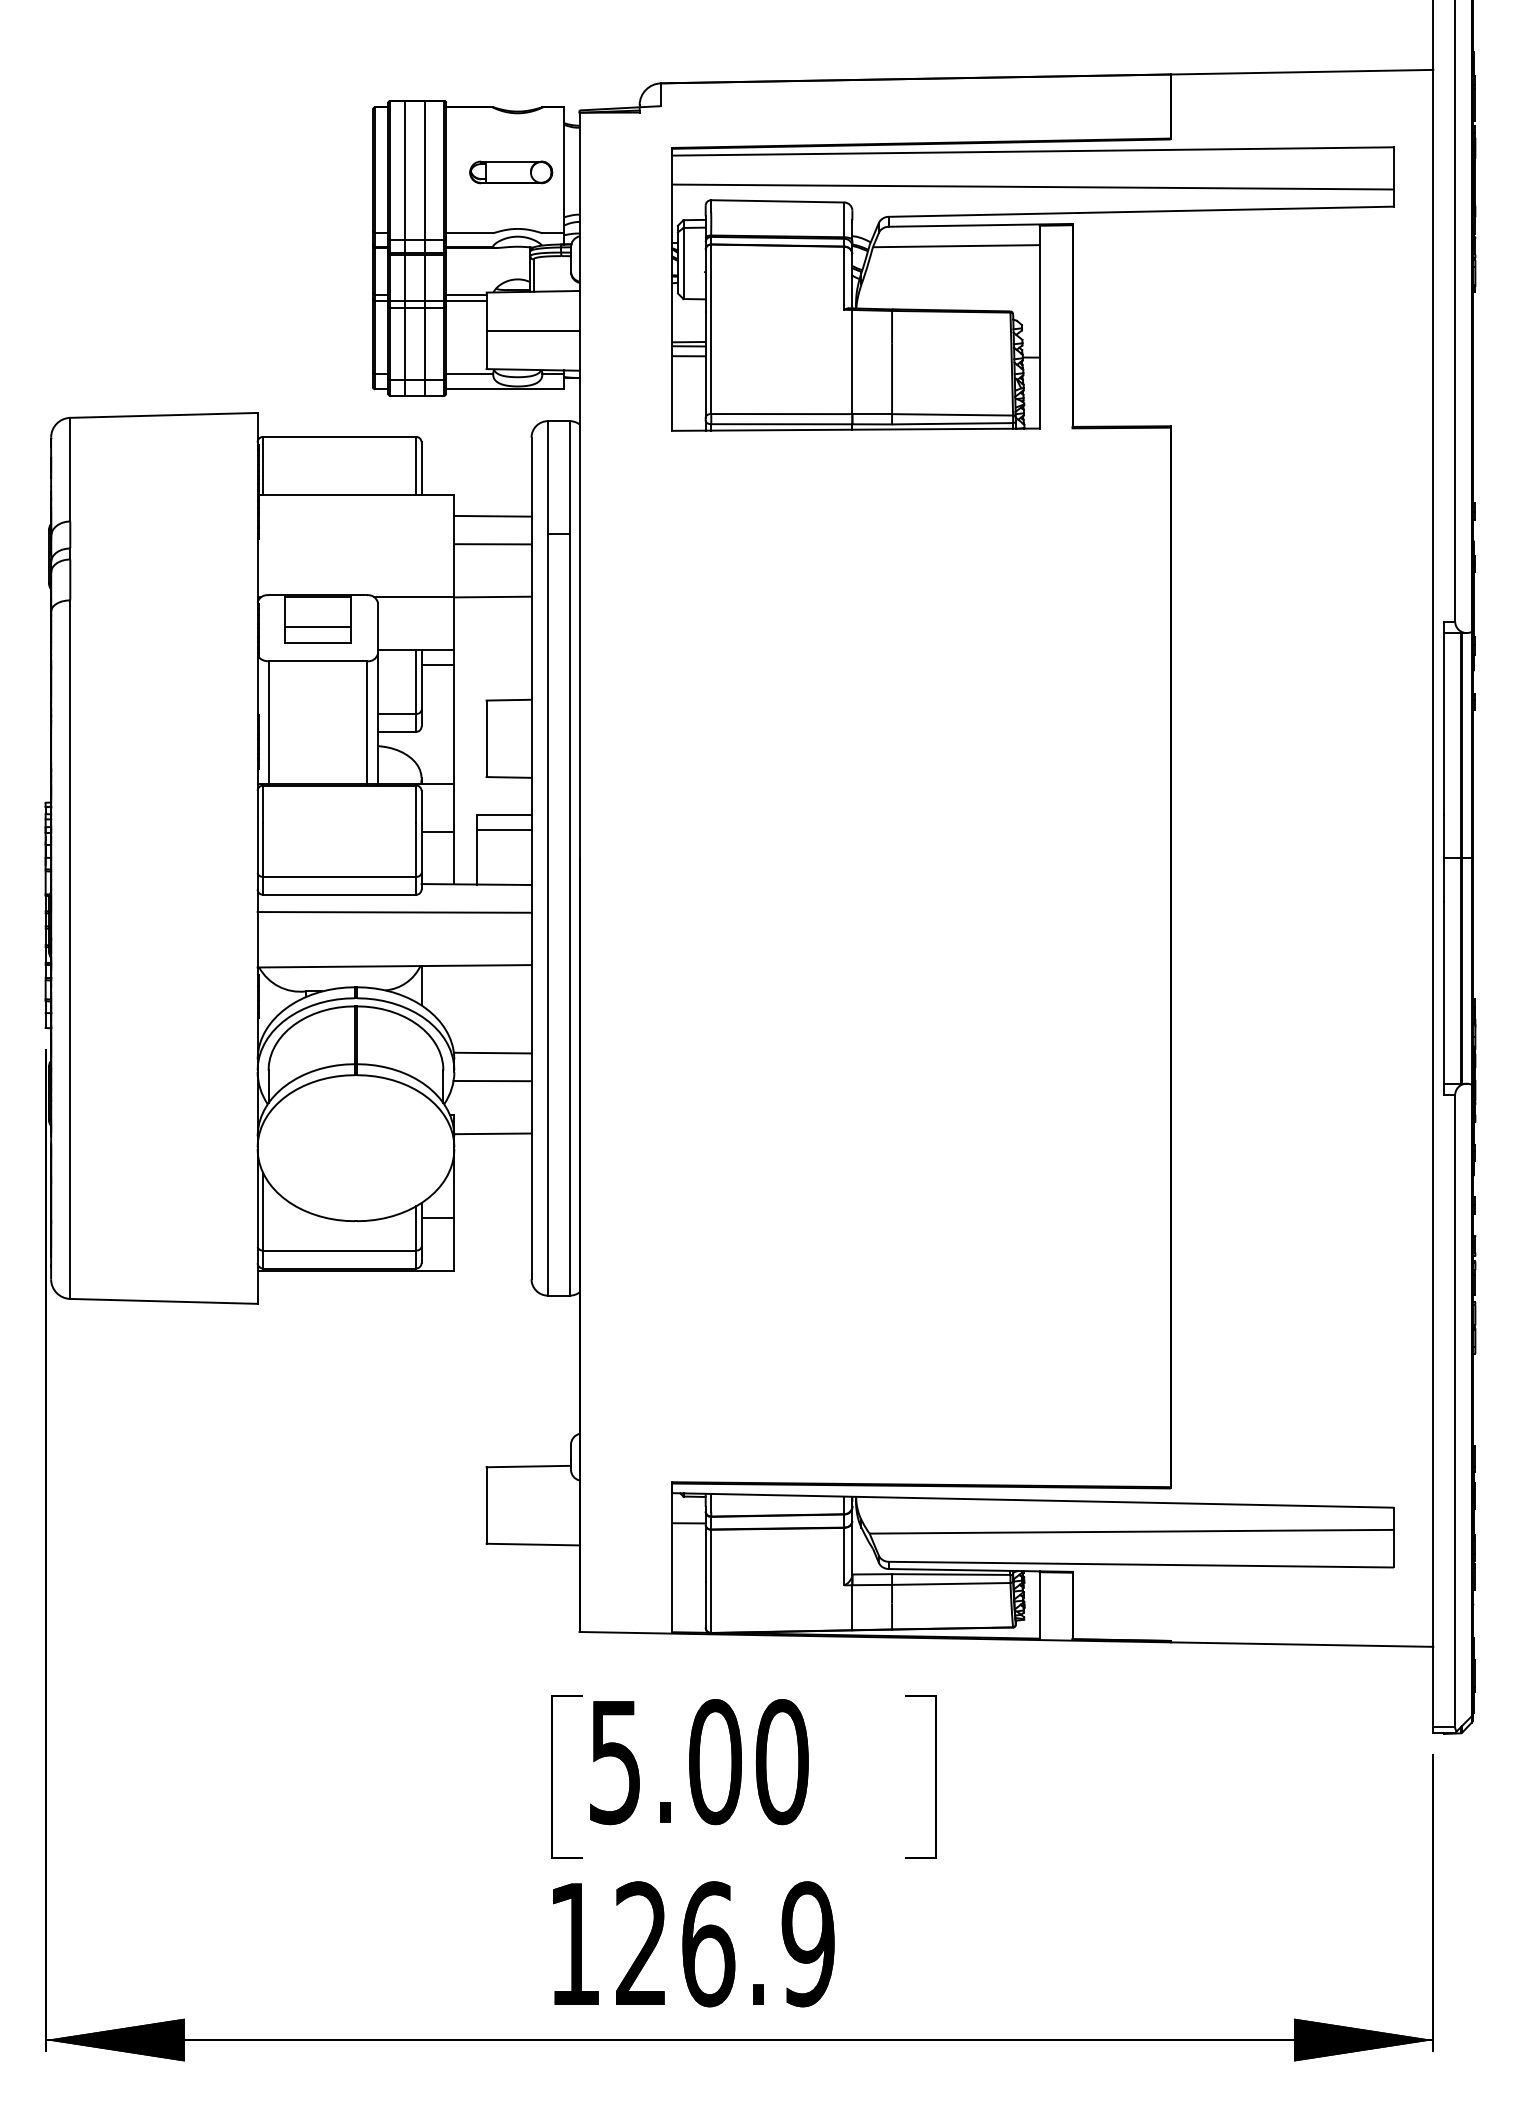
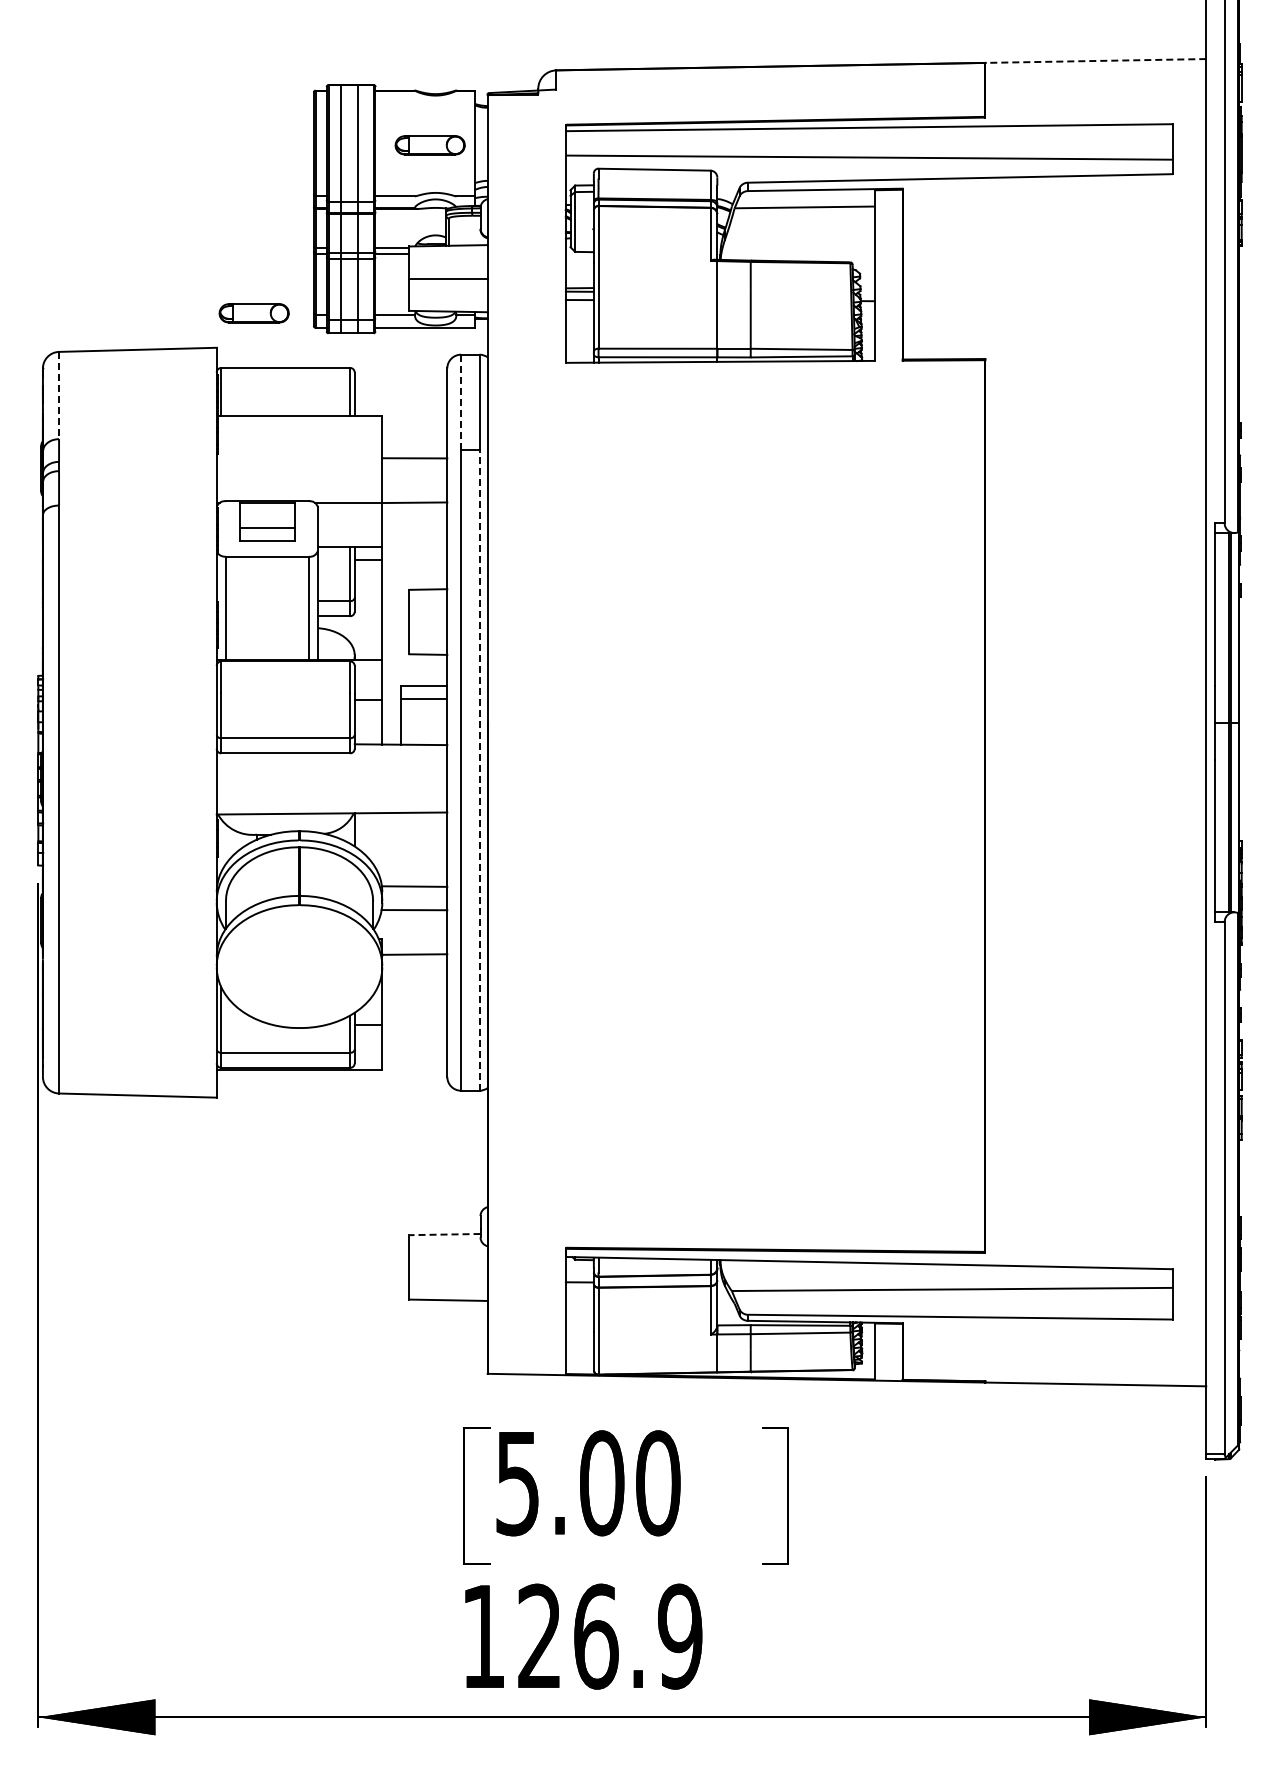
line: (1301, 72) -> (1095, 61), solid -> dashed
part: (301, 372) -> (253, 313), added
line: (70, 469) -> (59, 395), solid -> dashed
line: (548, 477) -> (461, 402), solid -> dashed
line: (492, 515) -> (414, 434), removed
line: (393, 911) -> (331, 767), removed
line: (569, 913) -> (479, 769), solid -> dashed
line: (529, 1466) -> (445, 1234), solid -> dashed

